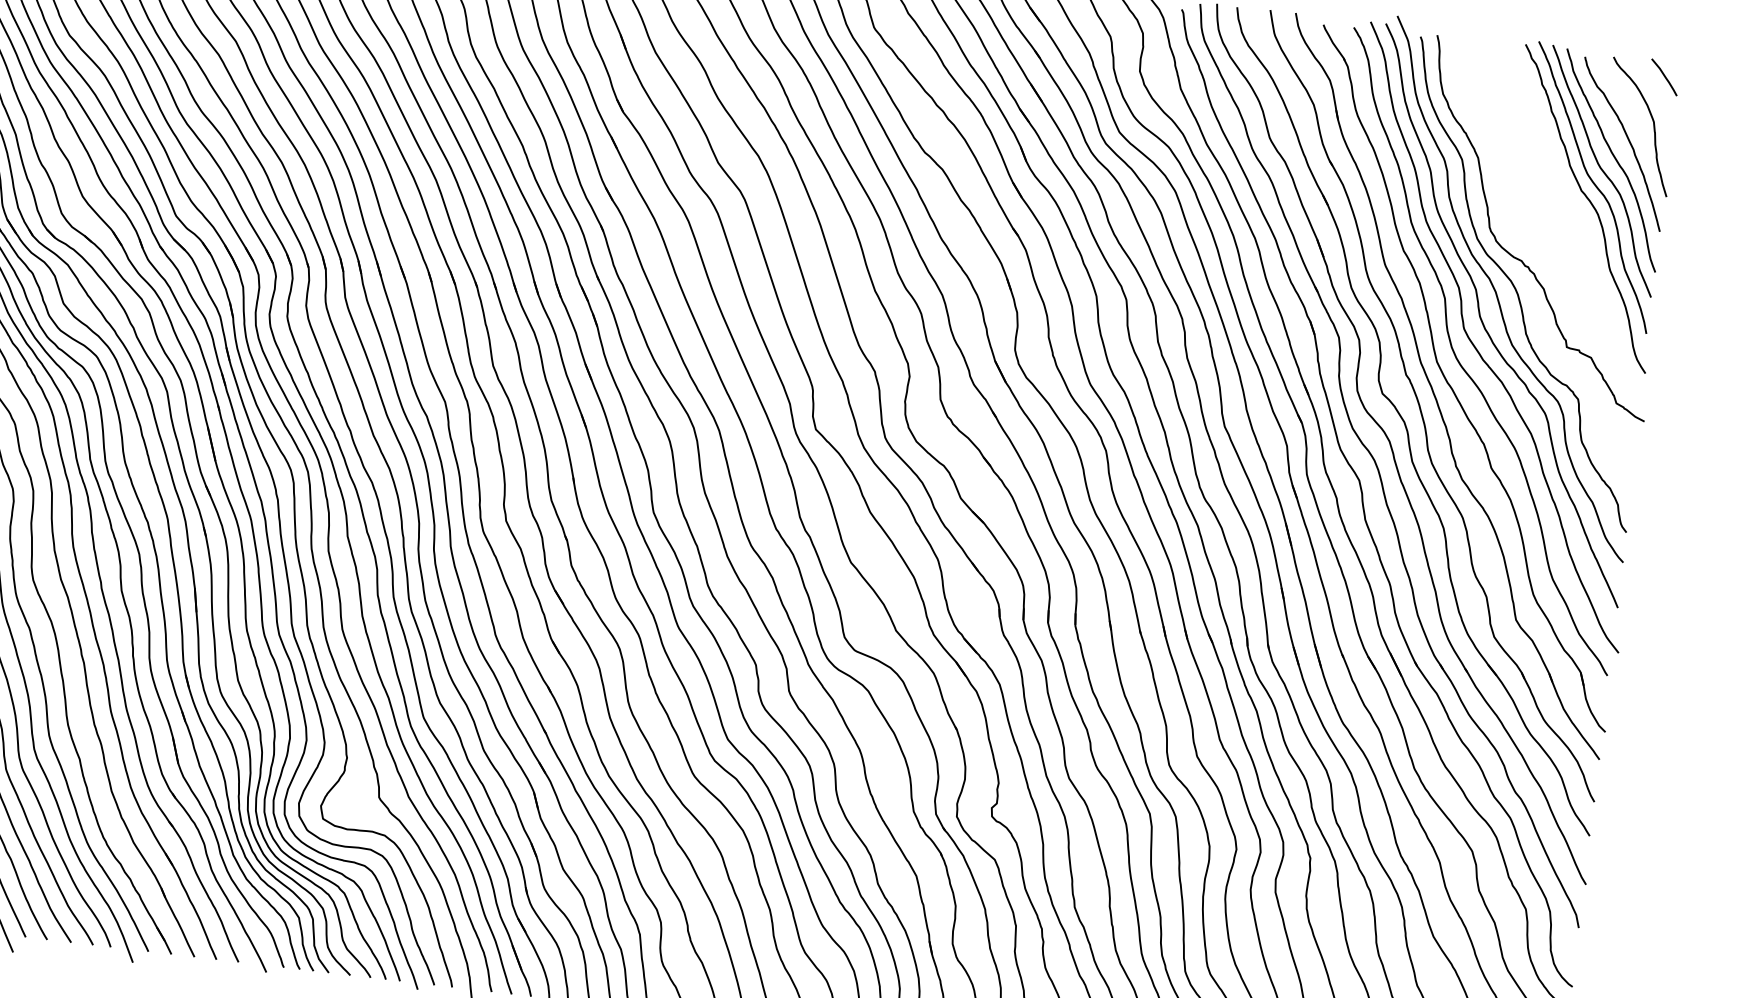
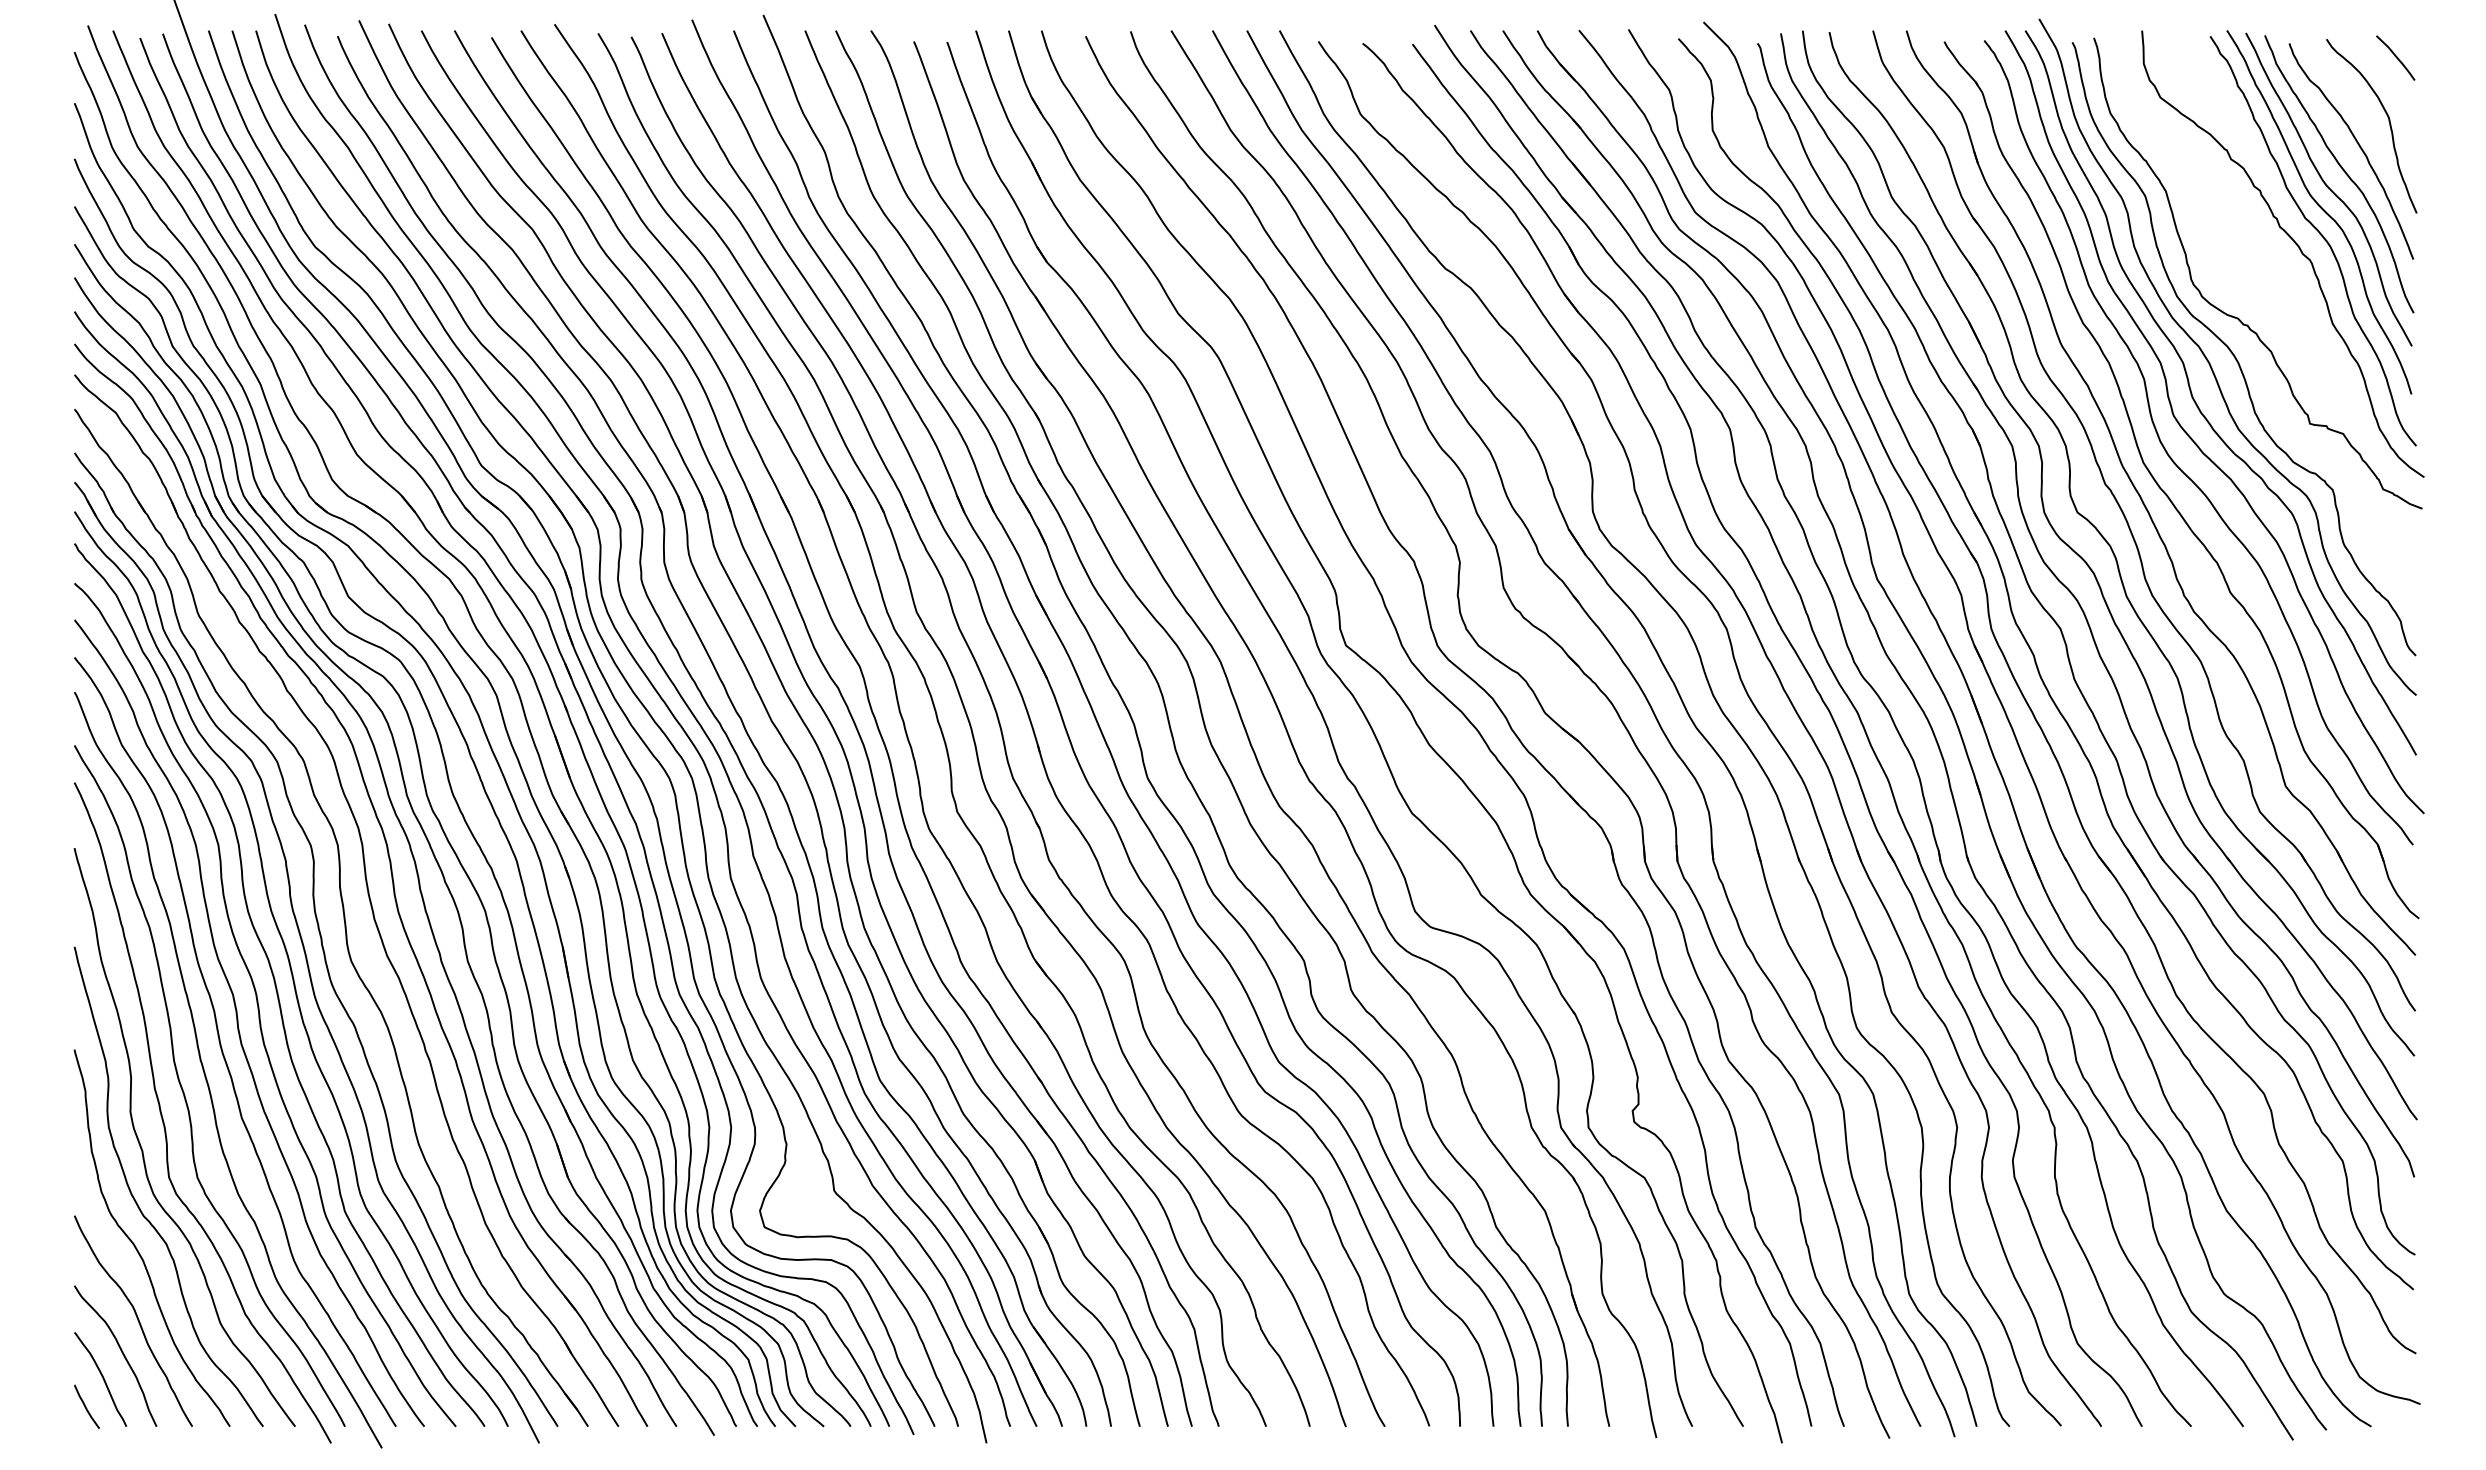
curve: (1571, 209) -> (2294, 243), added

